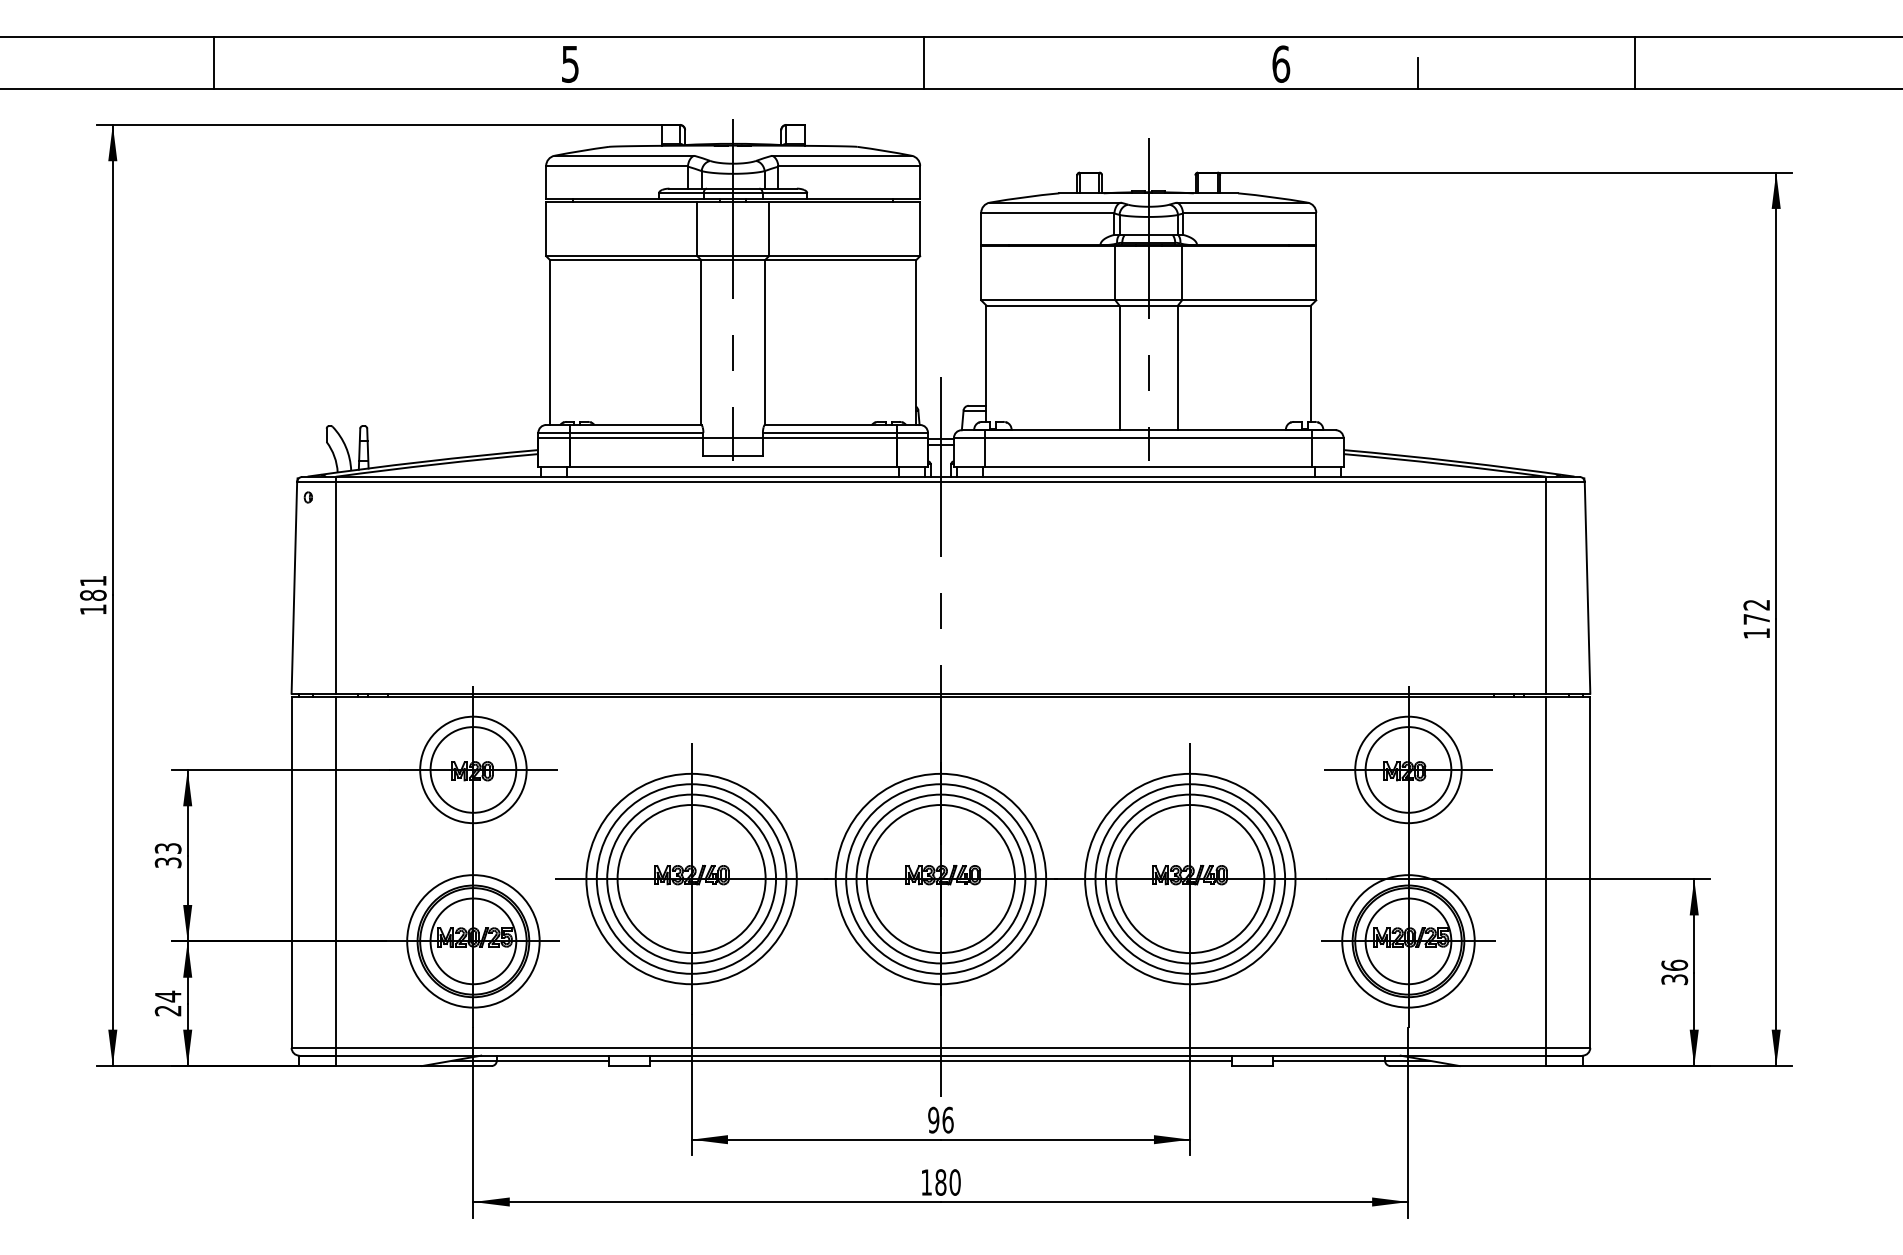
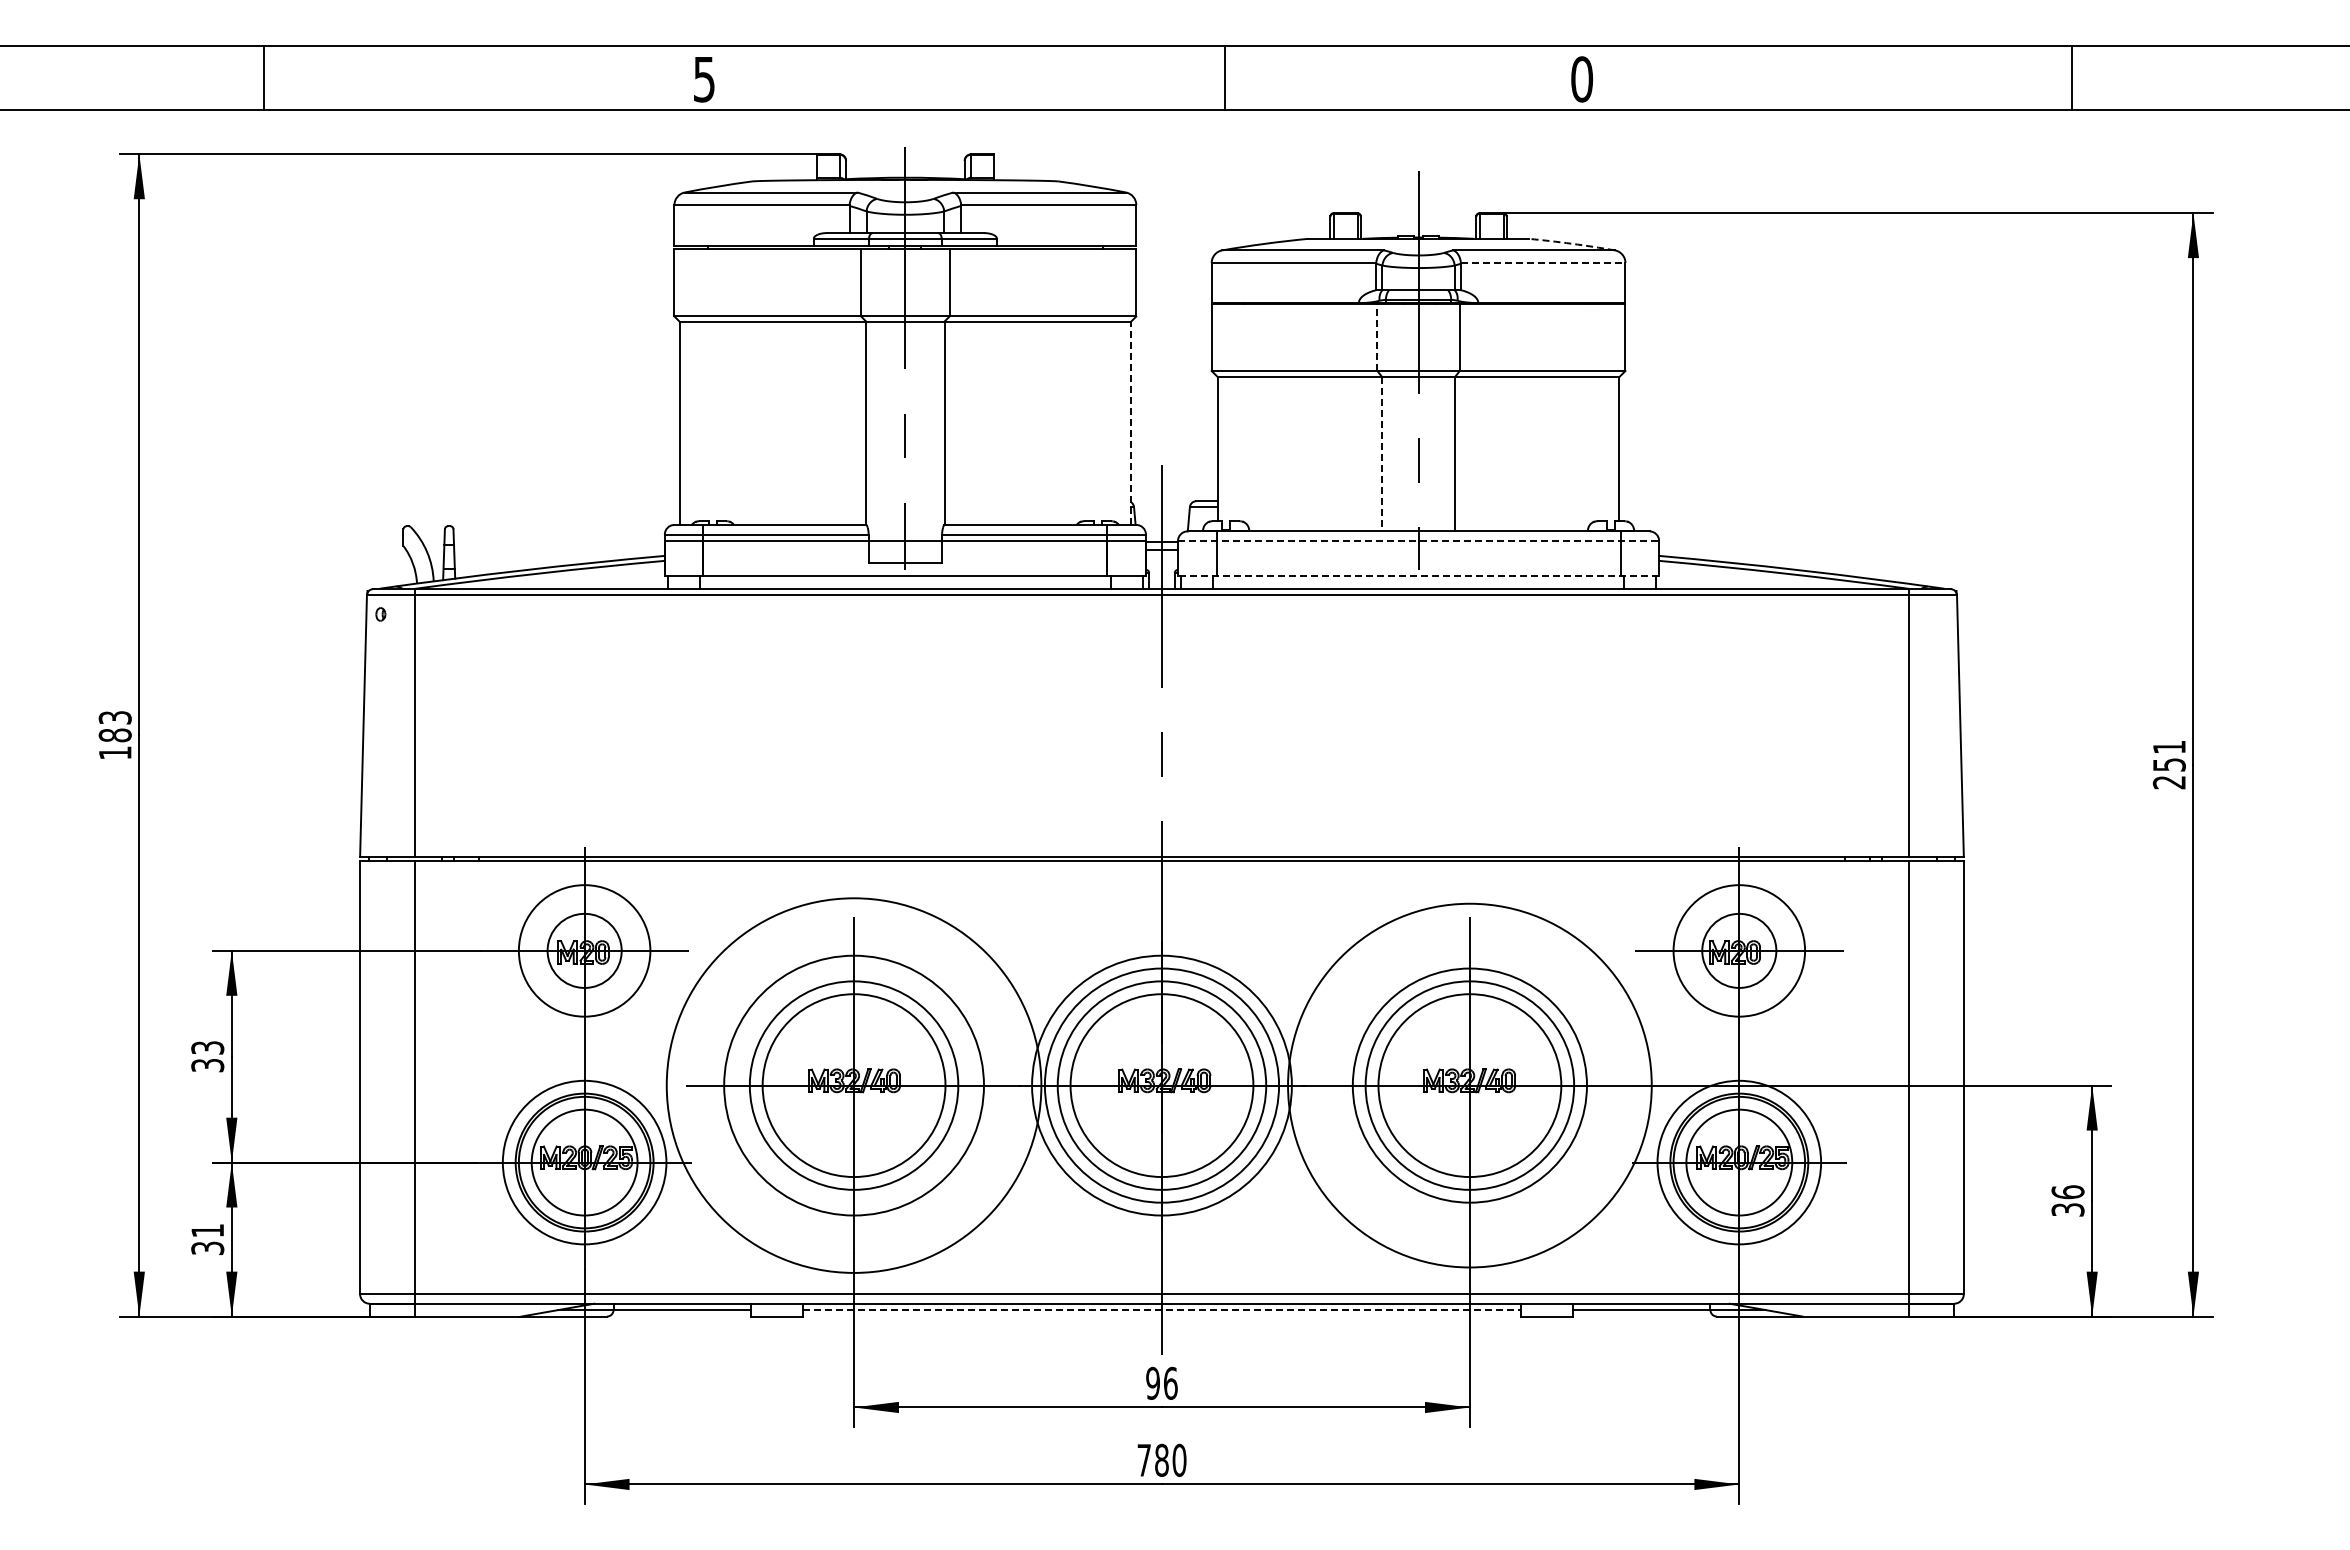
line: (924, 63) -> (1224, 78), moved
line: (1635, 63) -> (2072, 78), moved
text: (1281, 64) -> (1582, 79), 6 -> 0
line: (1418, 73) -> (1751, 90), removed
arc: (1272, 197) -> (1571, 243), solid -> dashed
line: (1249, 213) -> (1543, 263), solid -> dashed
line: (1115, 273) -> (1377, 337), solid -> dashed
line: (916, 342) -> (1131, 423), solid -> dashed
line: (1119, 367) -> (1382, 454), solid -> dashed
line: (1148, 438) -> (1418, 541), solid -> dashed
line: (1148, 466) -> (1418, 576), solid -> dashed
text: (92, 580) -> (114, 717), 181 -> 183
text: (1756, 619) -> (2168, 765), 172 -> 251
circle: (473, 769) -> (584, 950), size x0.7
circle: (1408, 769) -> (1739, 950), size x0.7
circle: (691, 878) -> (854, 1085), size x1.6
circle: (1189, 878) -> (1469, 1085), size x1.4
text: (168, 1003) -> (207, 1239), 24 -> 31
line: (941, 1061) -> (1162, 1310), solid -> dashed
text: (925, 1182) -> (1143, 1460), 180 -> 780

